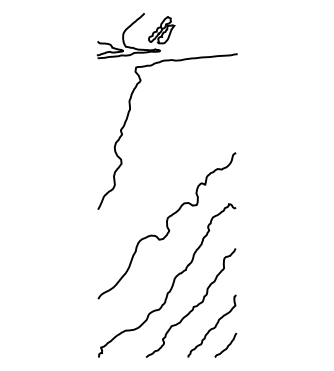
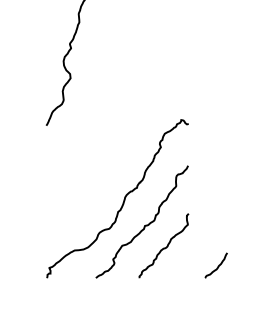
curve: (166, 225) -> (116, 142), removed
curve: (227, 345) -> (217, 265), moved

